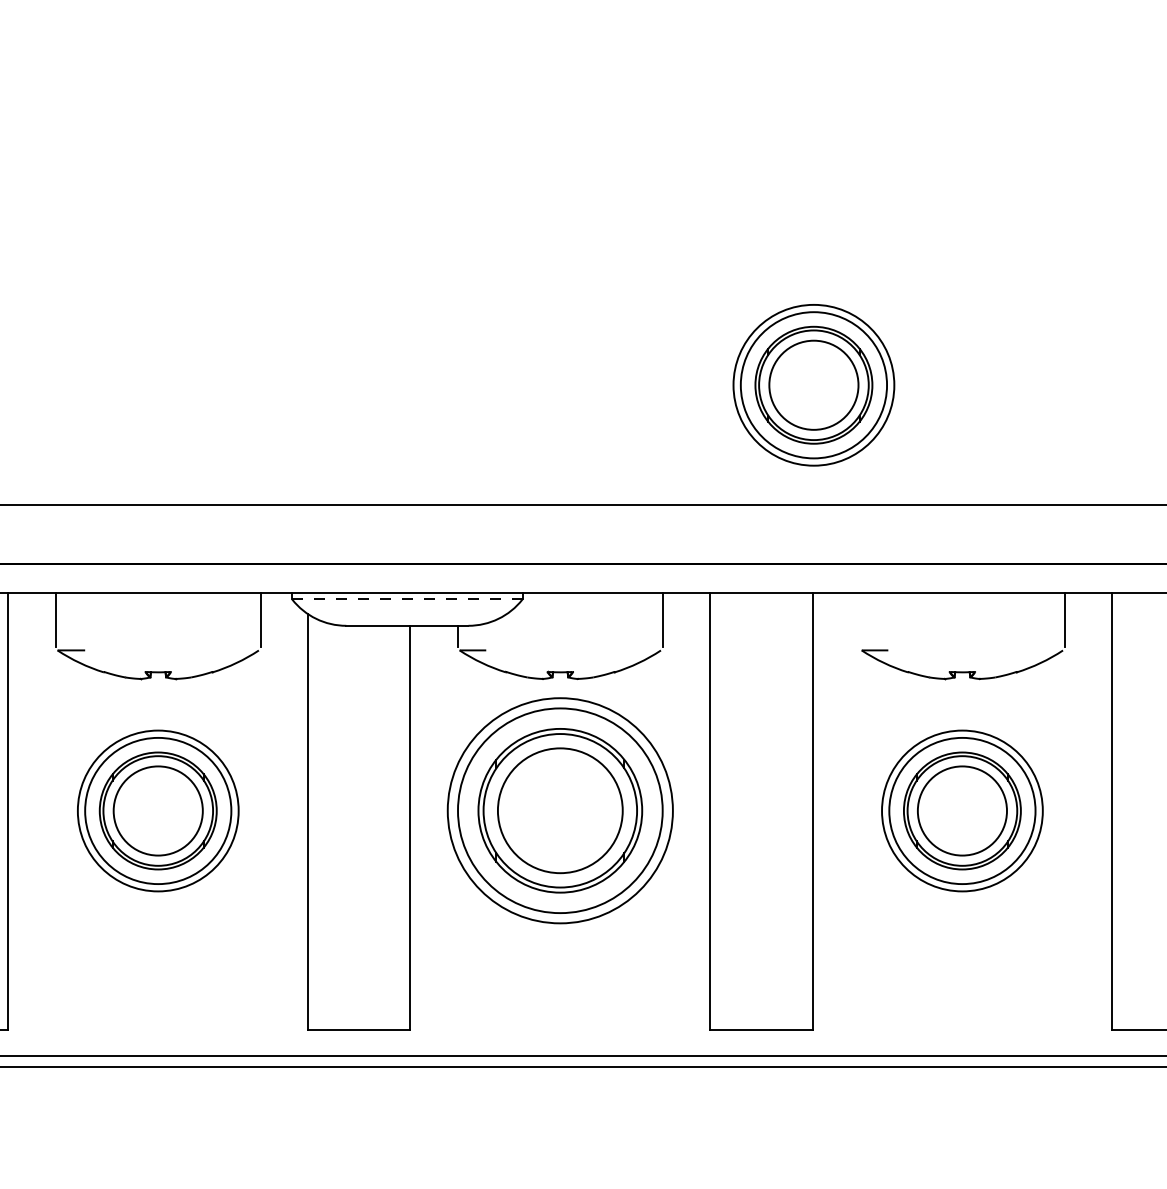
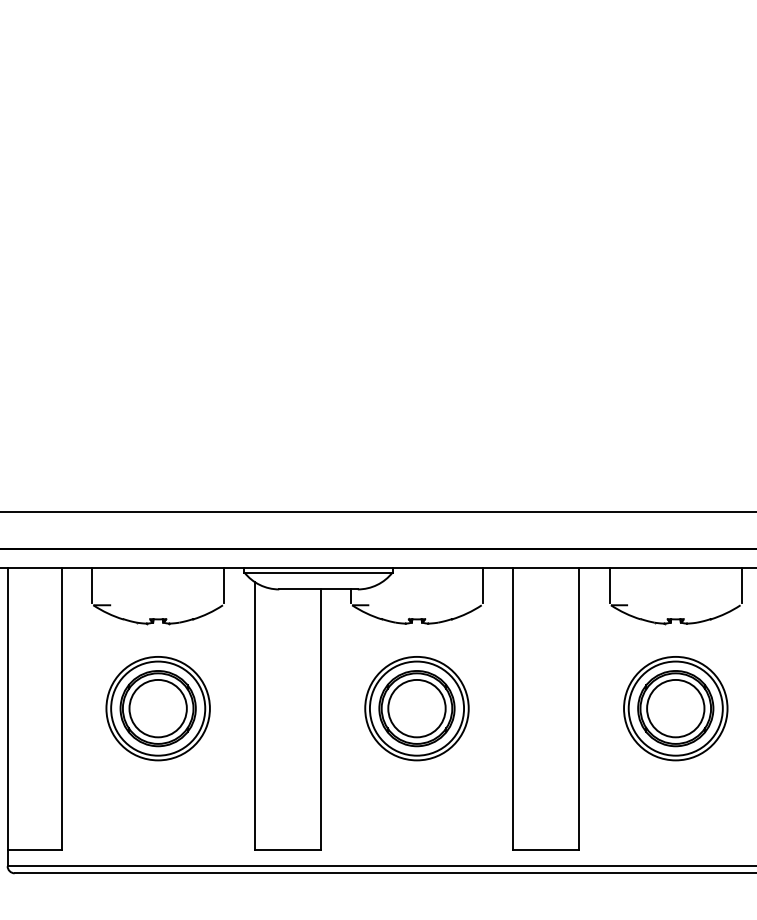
part: (812, 385) -> (579, 434), removed
line: (408, 599) -> (319, 572), dashed -> solid
line: (859, 619) -> (609, 585), added
part: (559, 810) -> (416, 708), size x0.71

